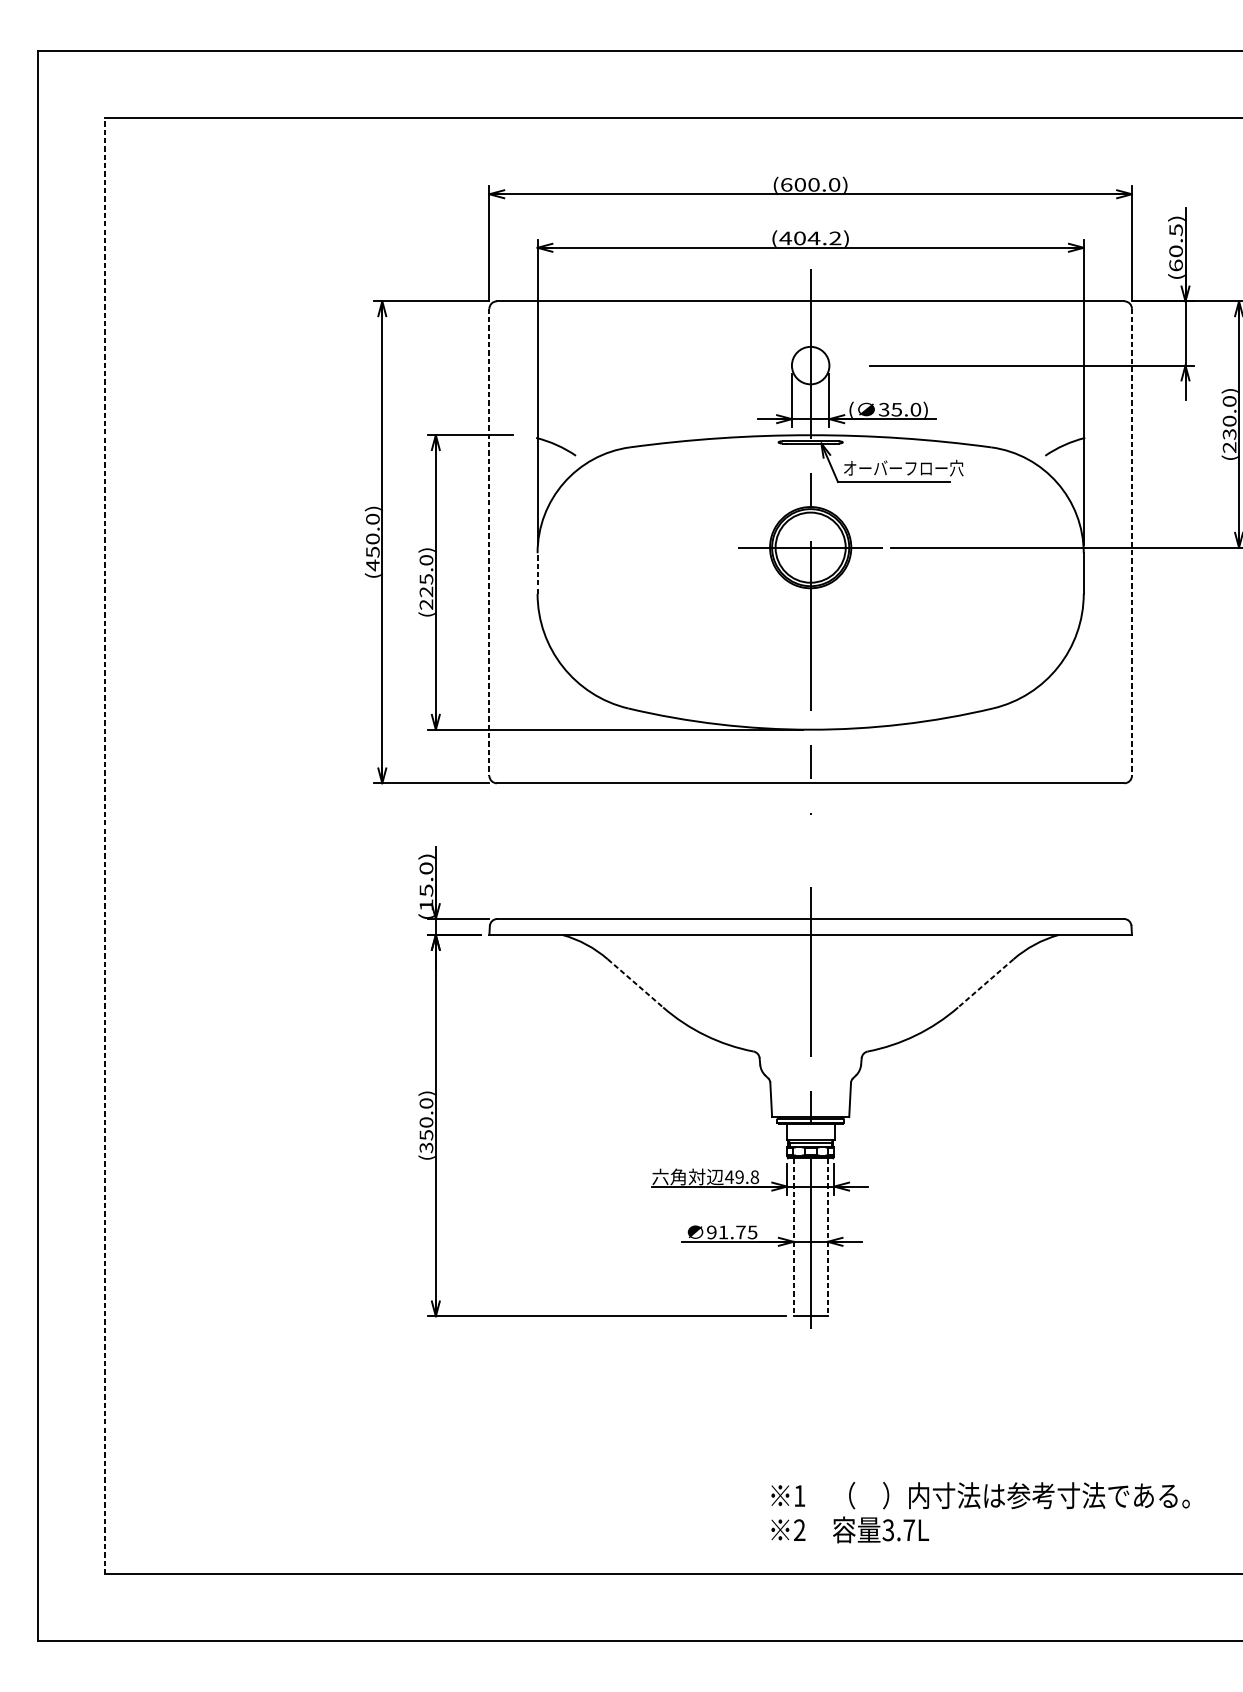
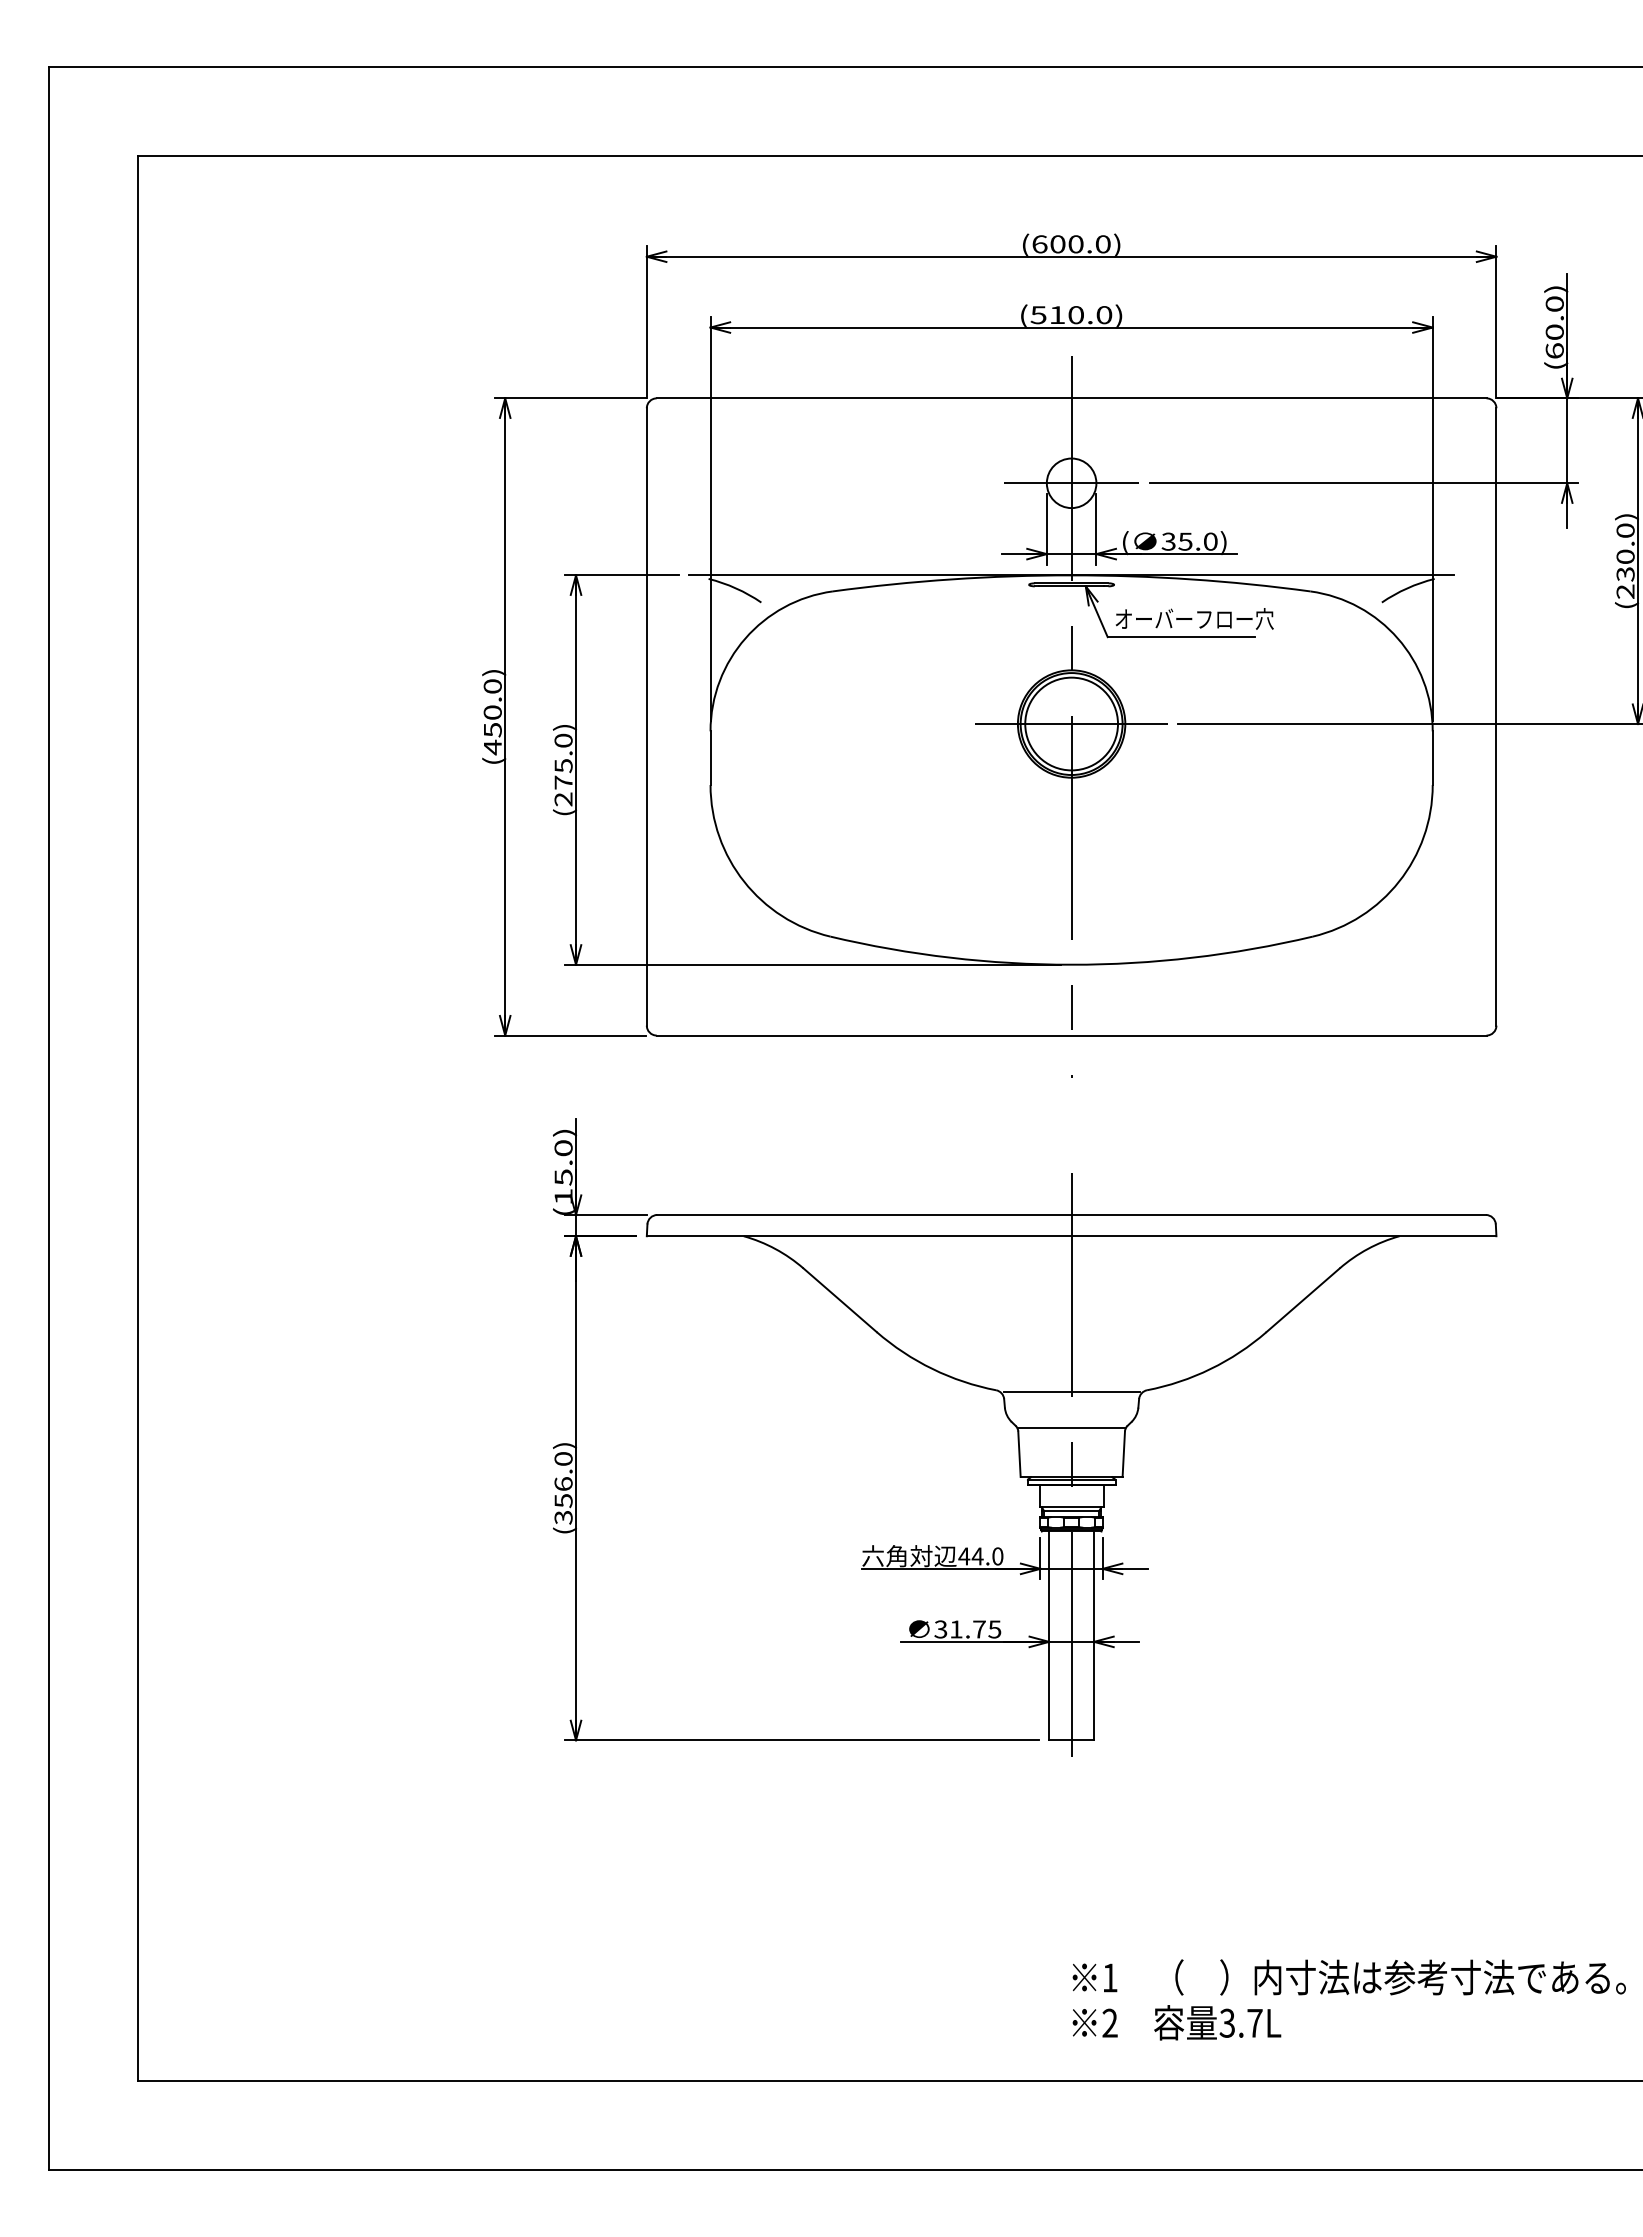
text: (1175, 230) -> (1554, 304), (60.5) -> (60.0)
text: (810, 238) -> (1071, 315), (404.2) -> (510.0)
line: (810, 365) -> (1071, 483), added
line: (810, 435) -> (1071, 575), added
line: (489, 541) -> (646, 716), dashed -> solid
line: (1132, 541) -> (1496, 716), dashed -> solid
line: (537, 573) -> (710, 758), dashed -> solid
text: (426, 591) -> (563, 782), (225.0) -> (275.0)
line: (104, 846) -> (137, 1118), dashed -> solid
line: (635, 983) -> (840, 1300), dashed -> solid
line: (986, 983) -> (1303, 1300), dashed -> solid
line: (810, 1052) -> (1071, 1391), added
line: (810, 1080) -> (1071, 1428), added
text: (426, 1122) -> (563, 1483), (350.0) -> (356.0)
text: (747, 1177) -> (987, 1556), 49.8 -> 44.0
text: (711, 1232) -> (940, 1629), 91.75 -> 31.75
line: (793, 1237) -> (1049, 1636), dashed -> solid
line: (827, 1237) -> (1094, 1636), dashed -> solid
text: (979, 1512) -> (1348, 1999), moved

